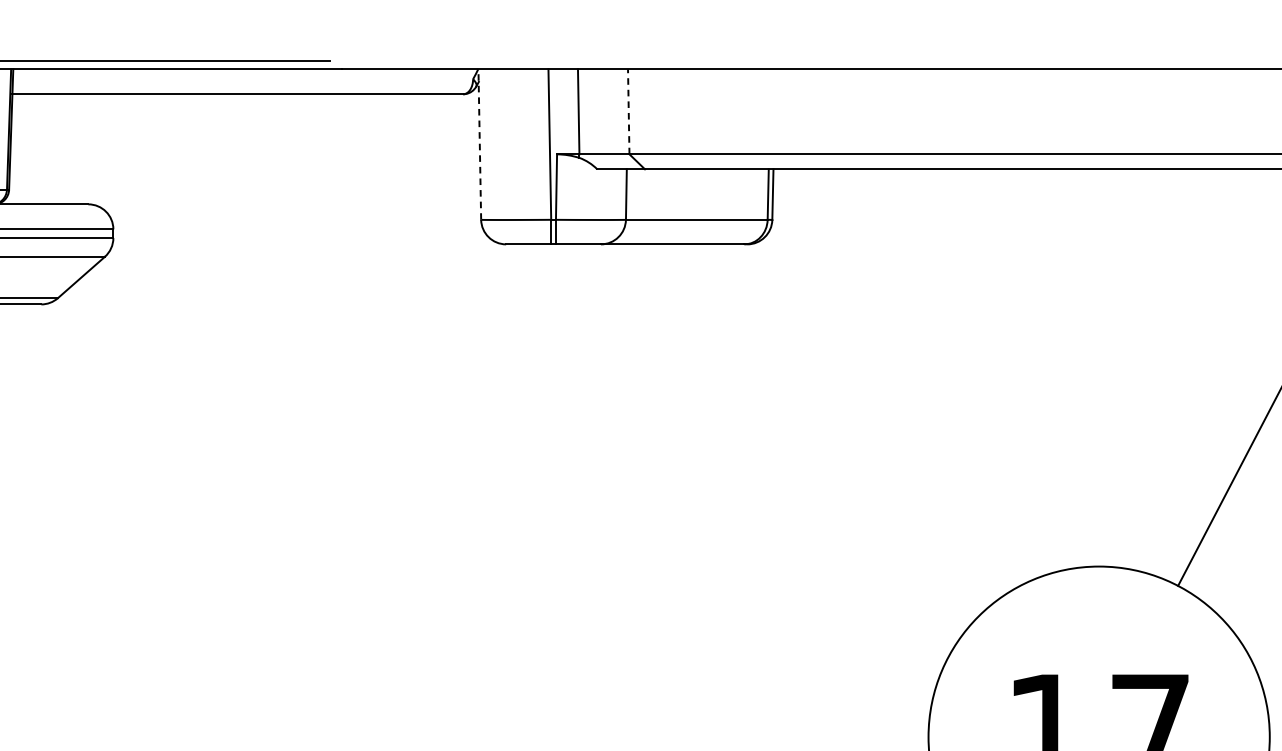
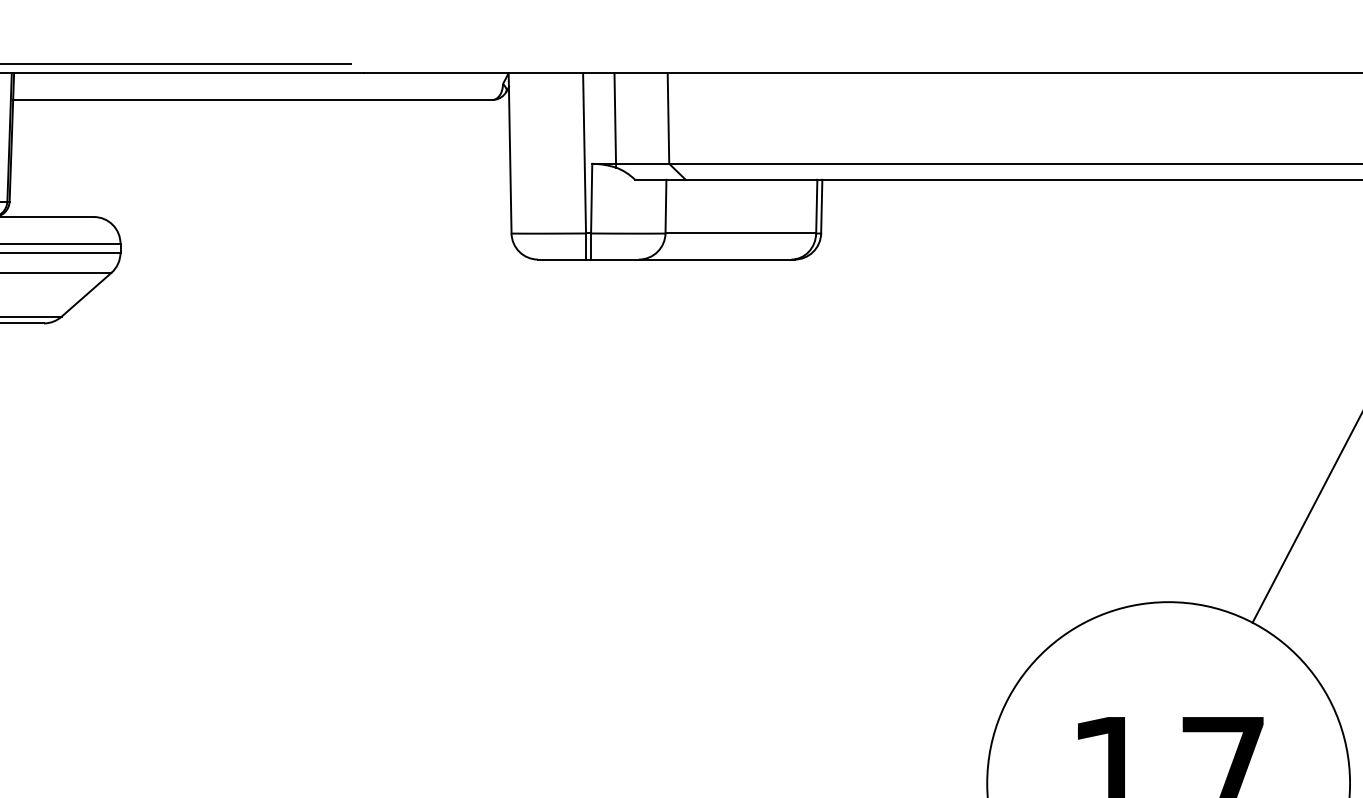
line: (628, 111) -> (668, 118), dashed -> solid
line: (480, 143) -> (510, 152), dashed -> solid

